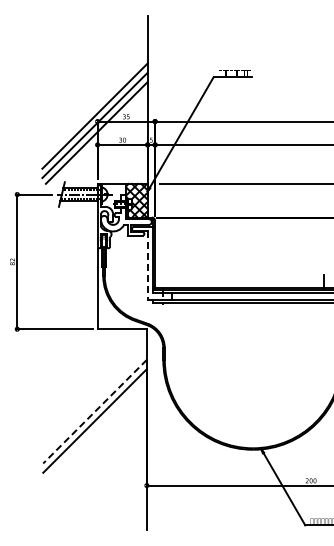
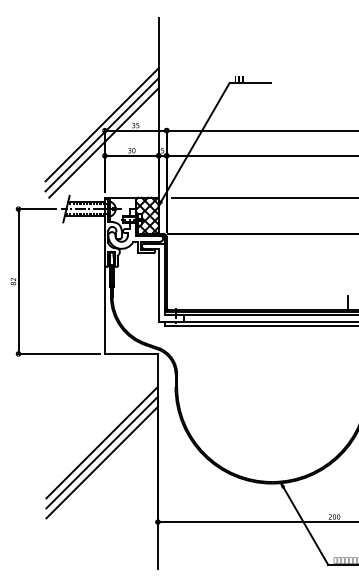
line: (147, 266) -> (158, 286), dashed -> solid
line: (94, 412) -> (101, 443), dashed -> solid
line: (94, 430) -> (101, 462), added

